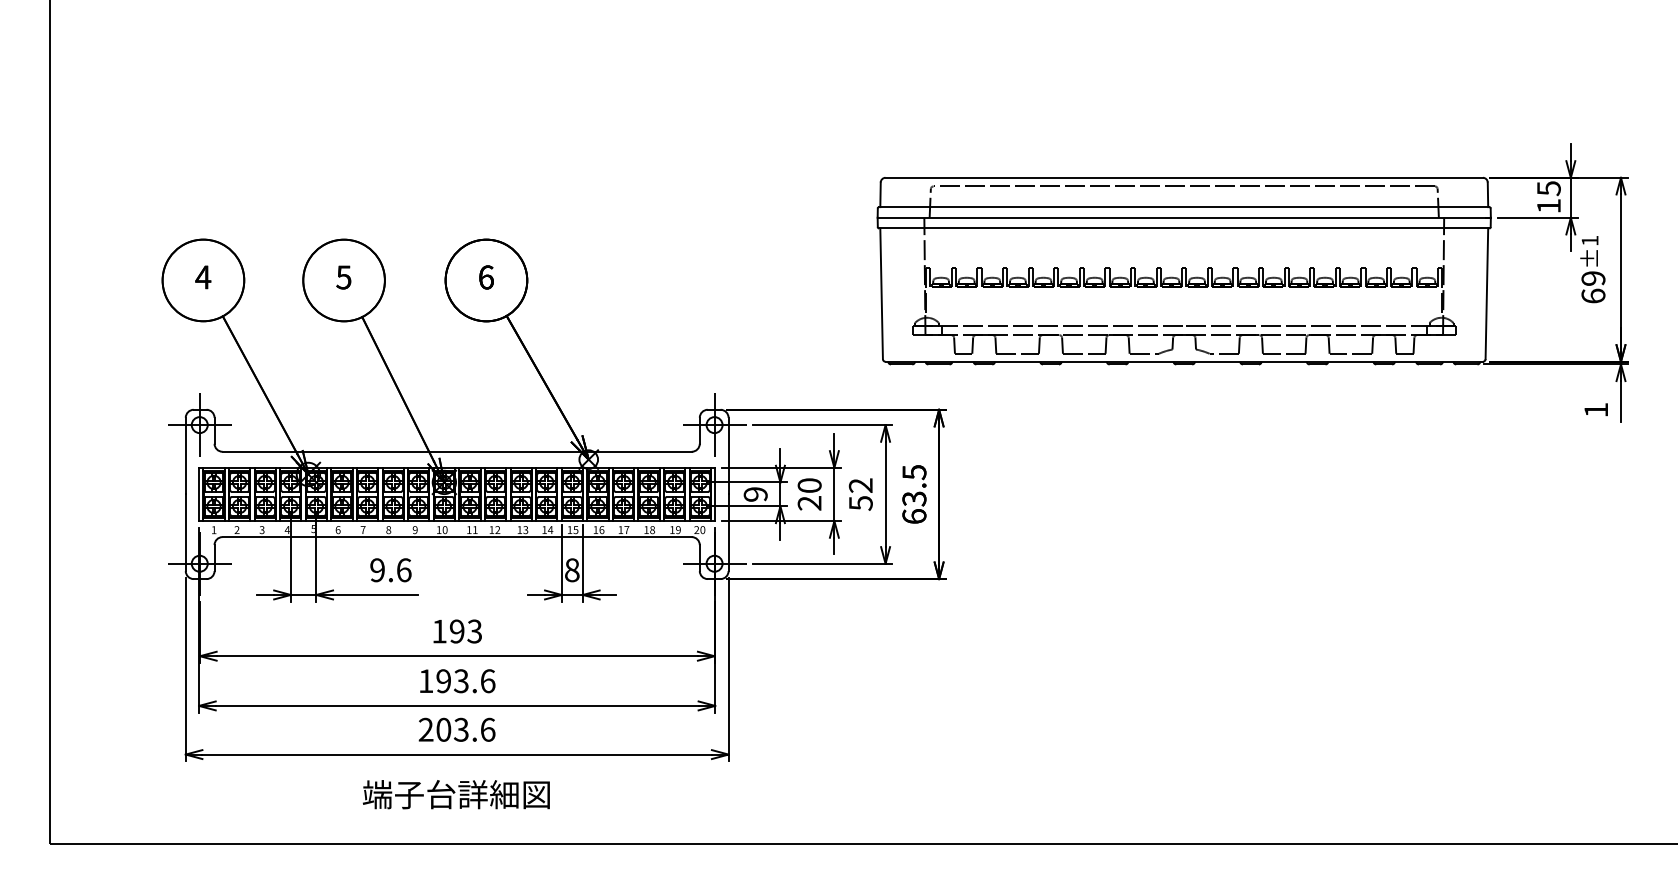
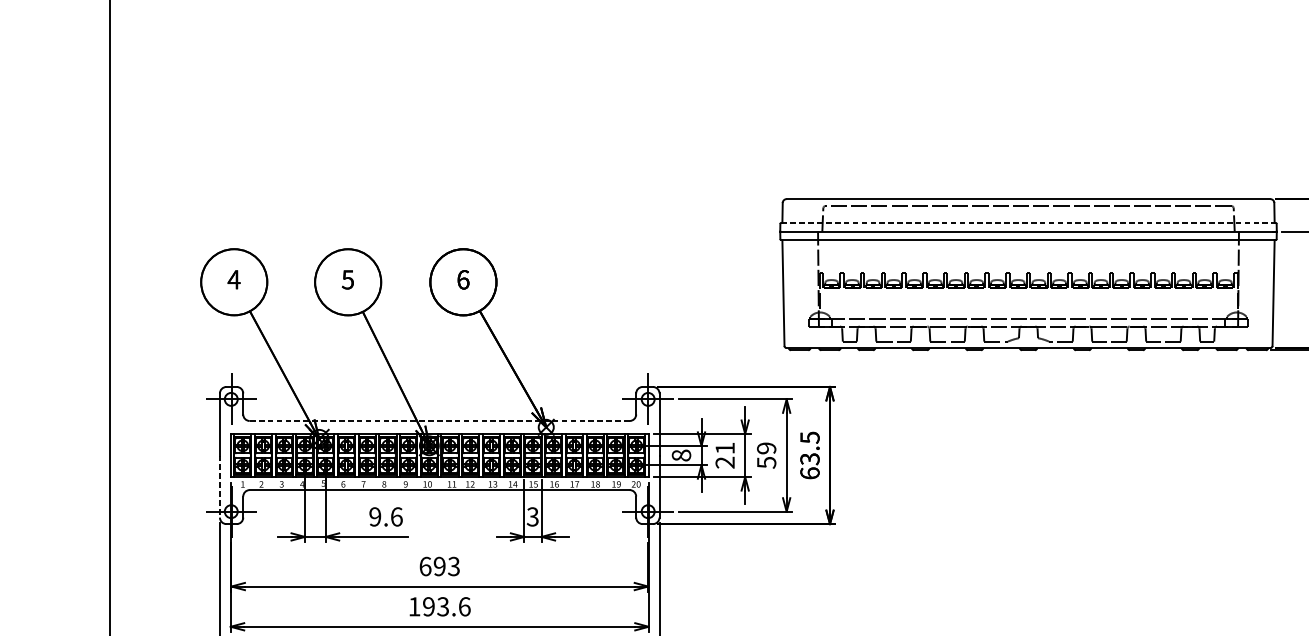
line: (1184, 207) -> (1028, 223), solid -> dashed
line: (457, 451) -> (439, 420), solid -> dashed
text: (809, 485) -> (725, 448), 20 -> 21
text: (860, 485) -> (766, 448), 52 -> 59
text: (755, 494) -> (681, 455), 9 -> 8
line: (185, 533) -> (219, 487), solid -> dashed
text: (571, 570) -> (532, 517), 8 -> 3
text: (439, 631) -> (425, 566), 193 -> 693

